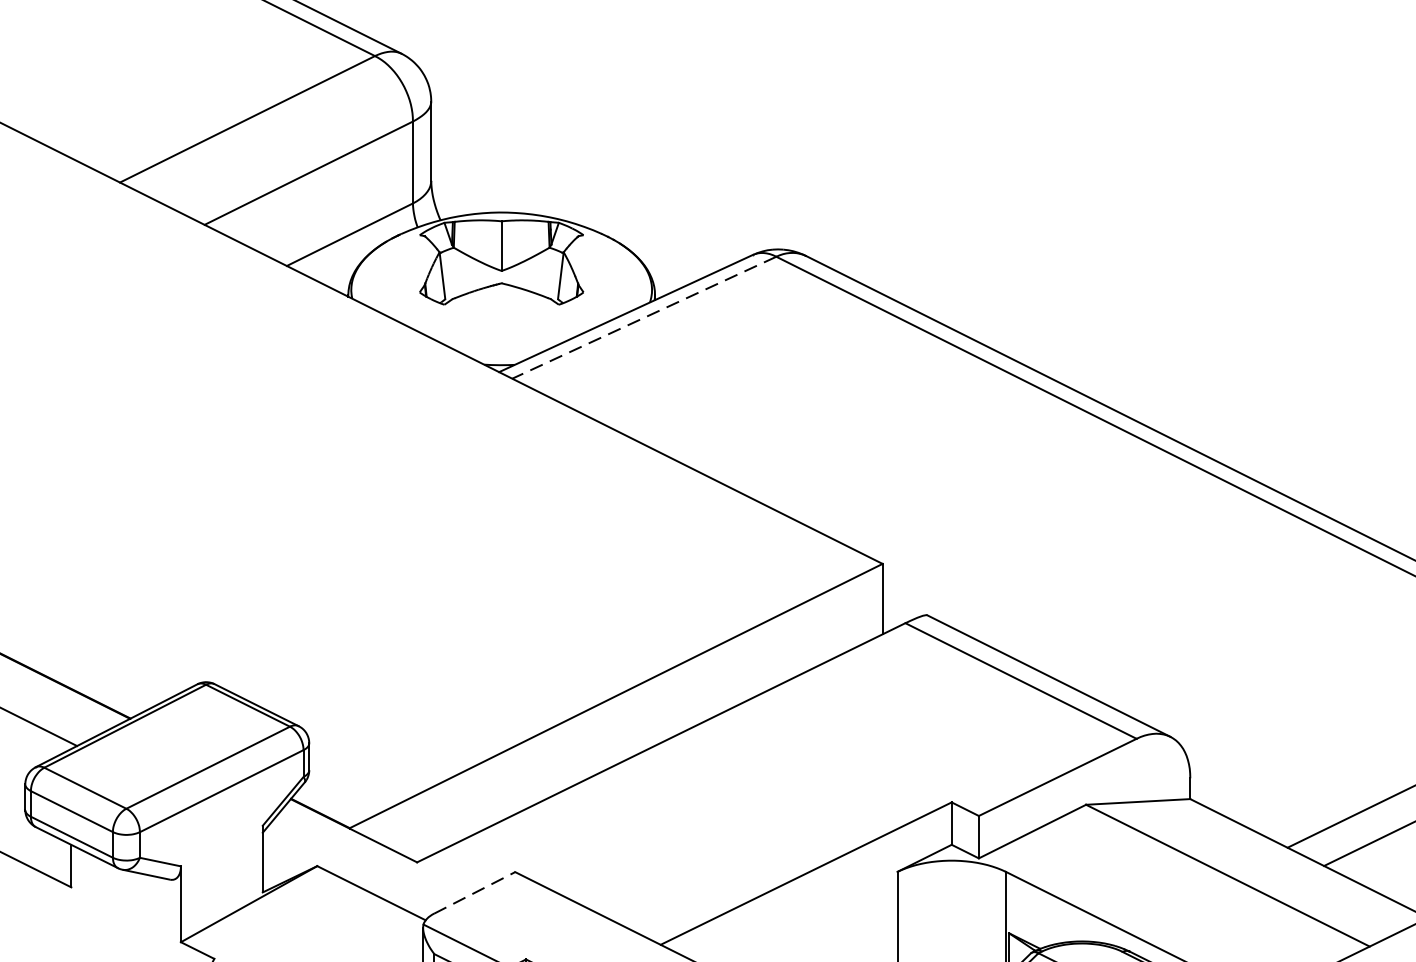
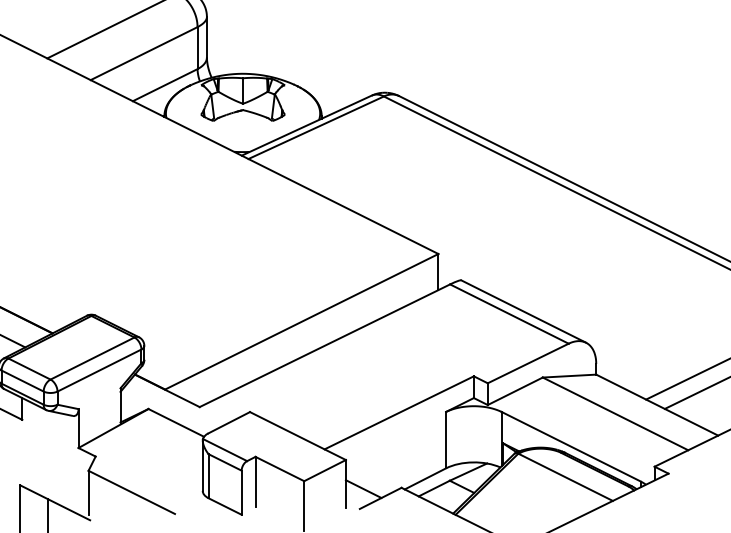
line: (644, 317) -> (316, 127), dashed -> solid
line: (475, 892) -> (229, 422), dashed -> solid

